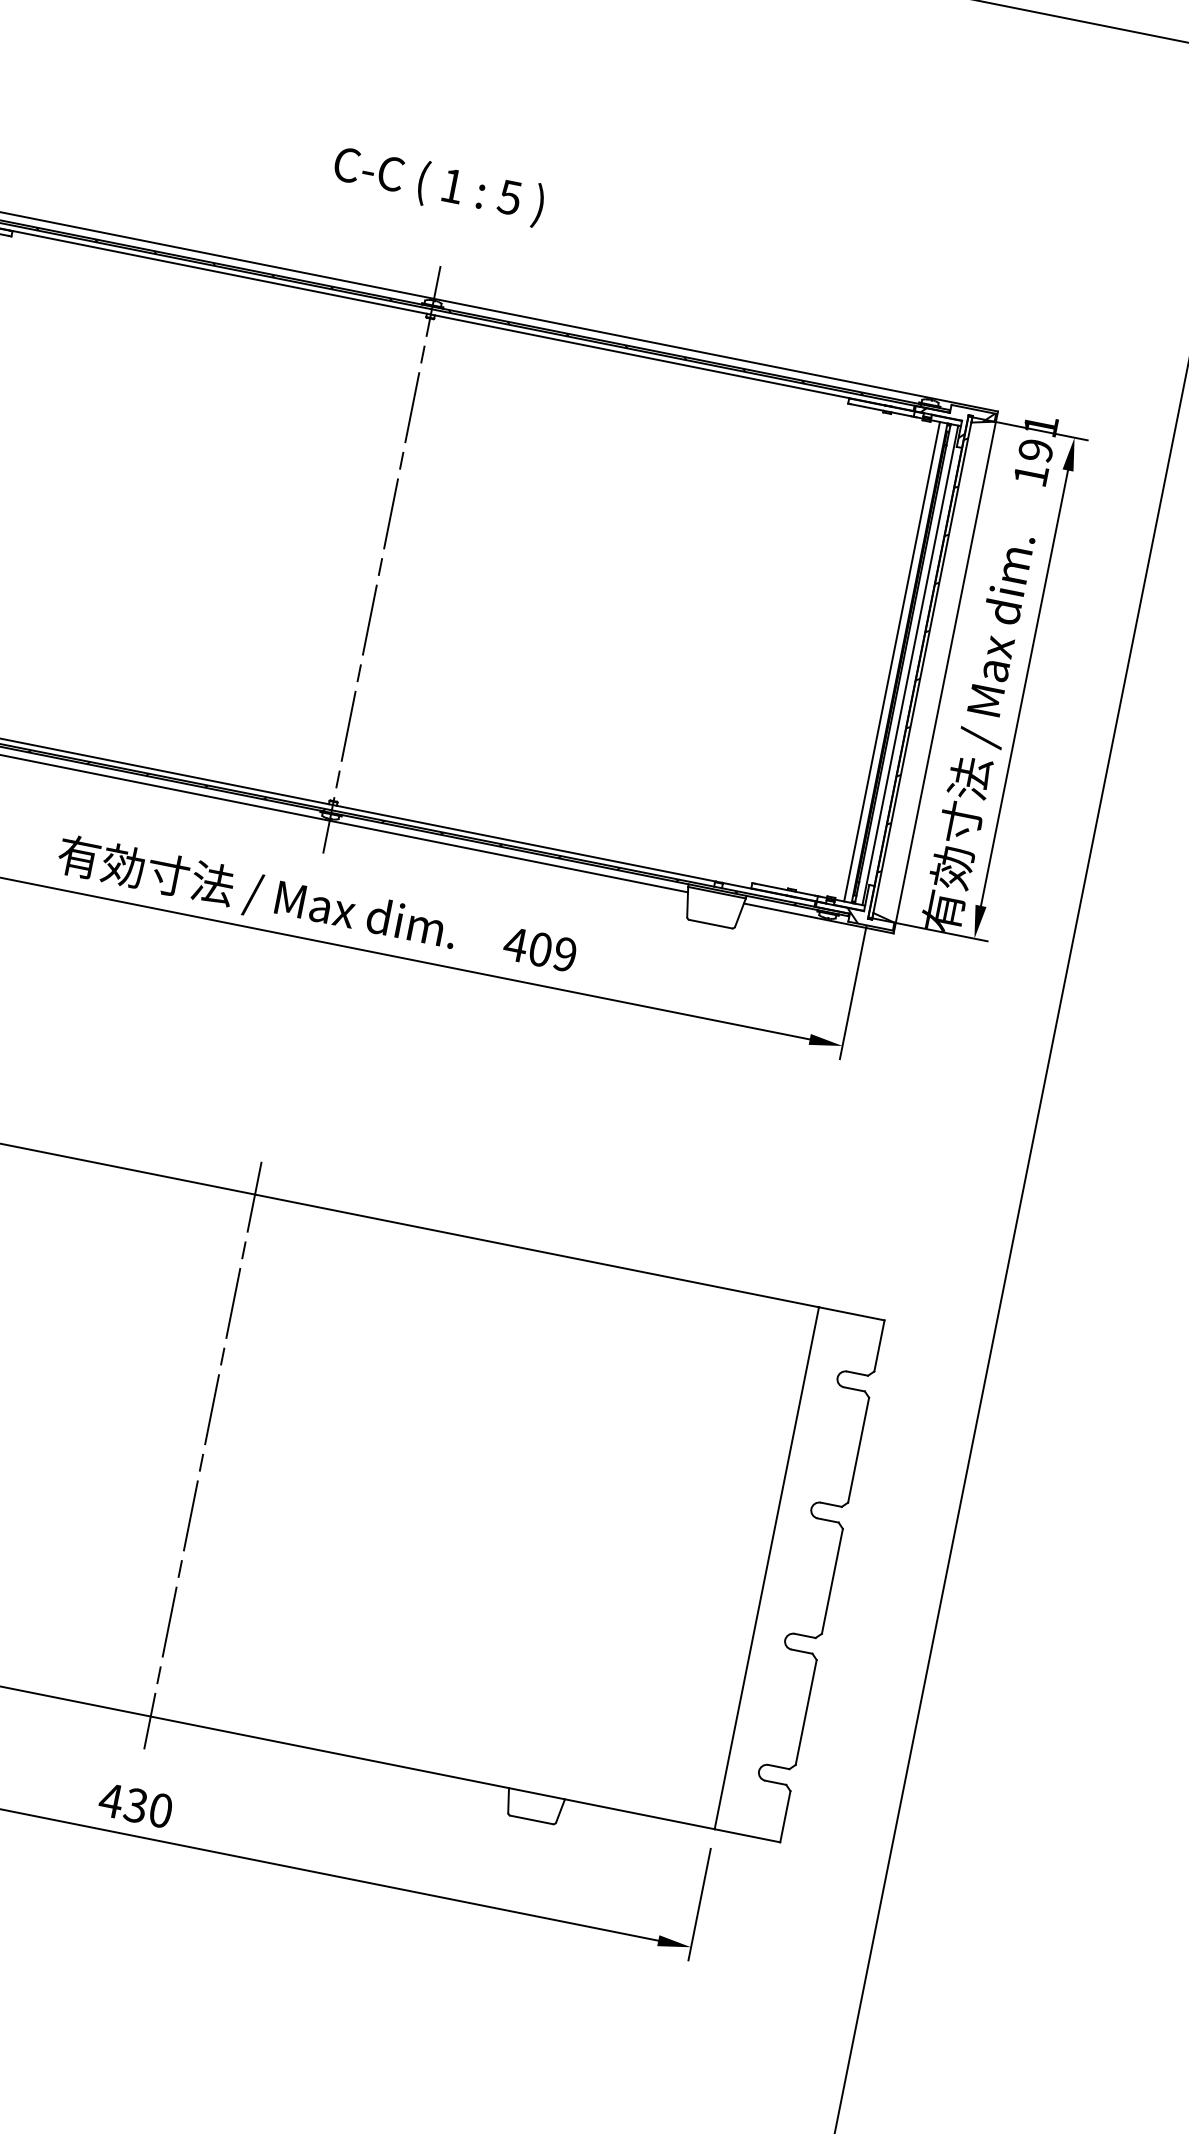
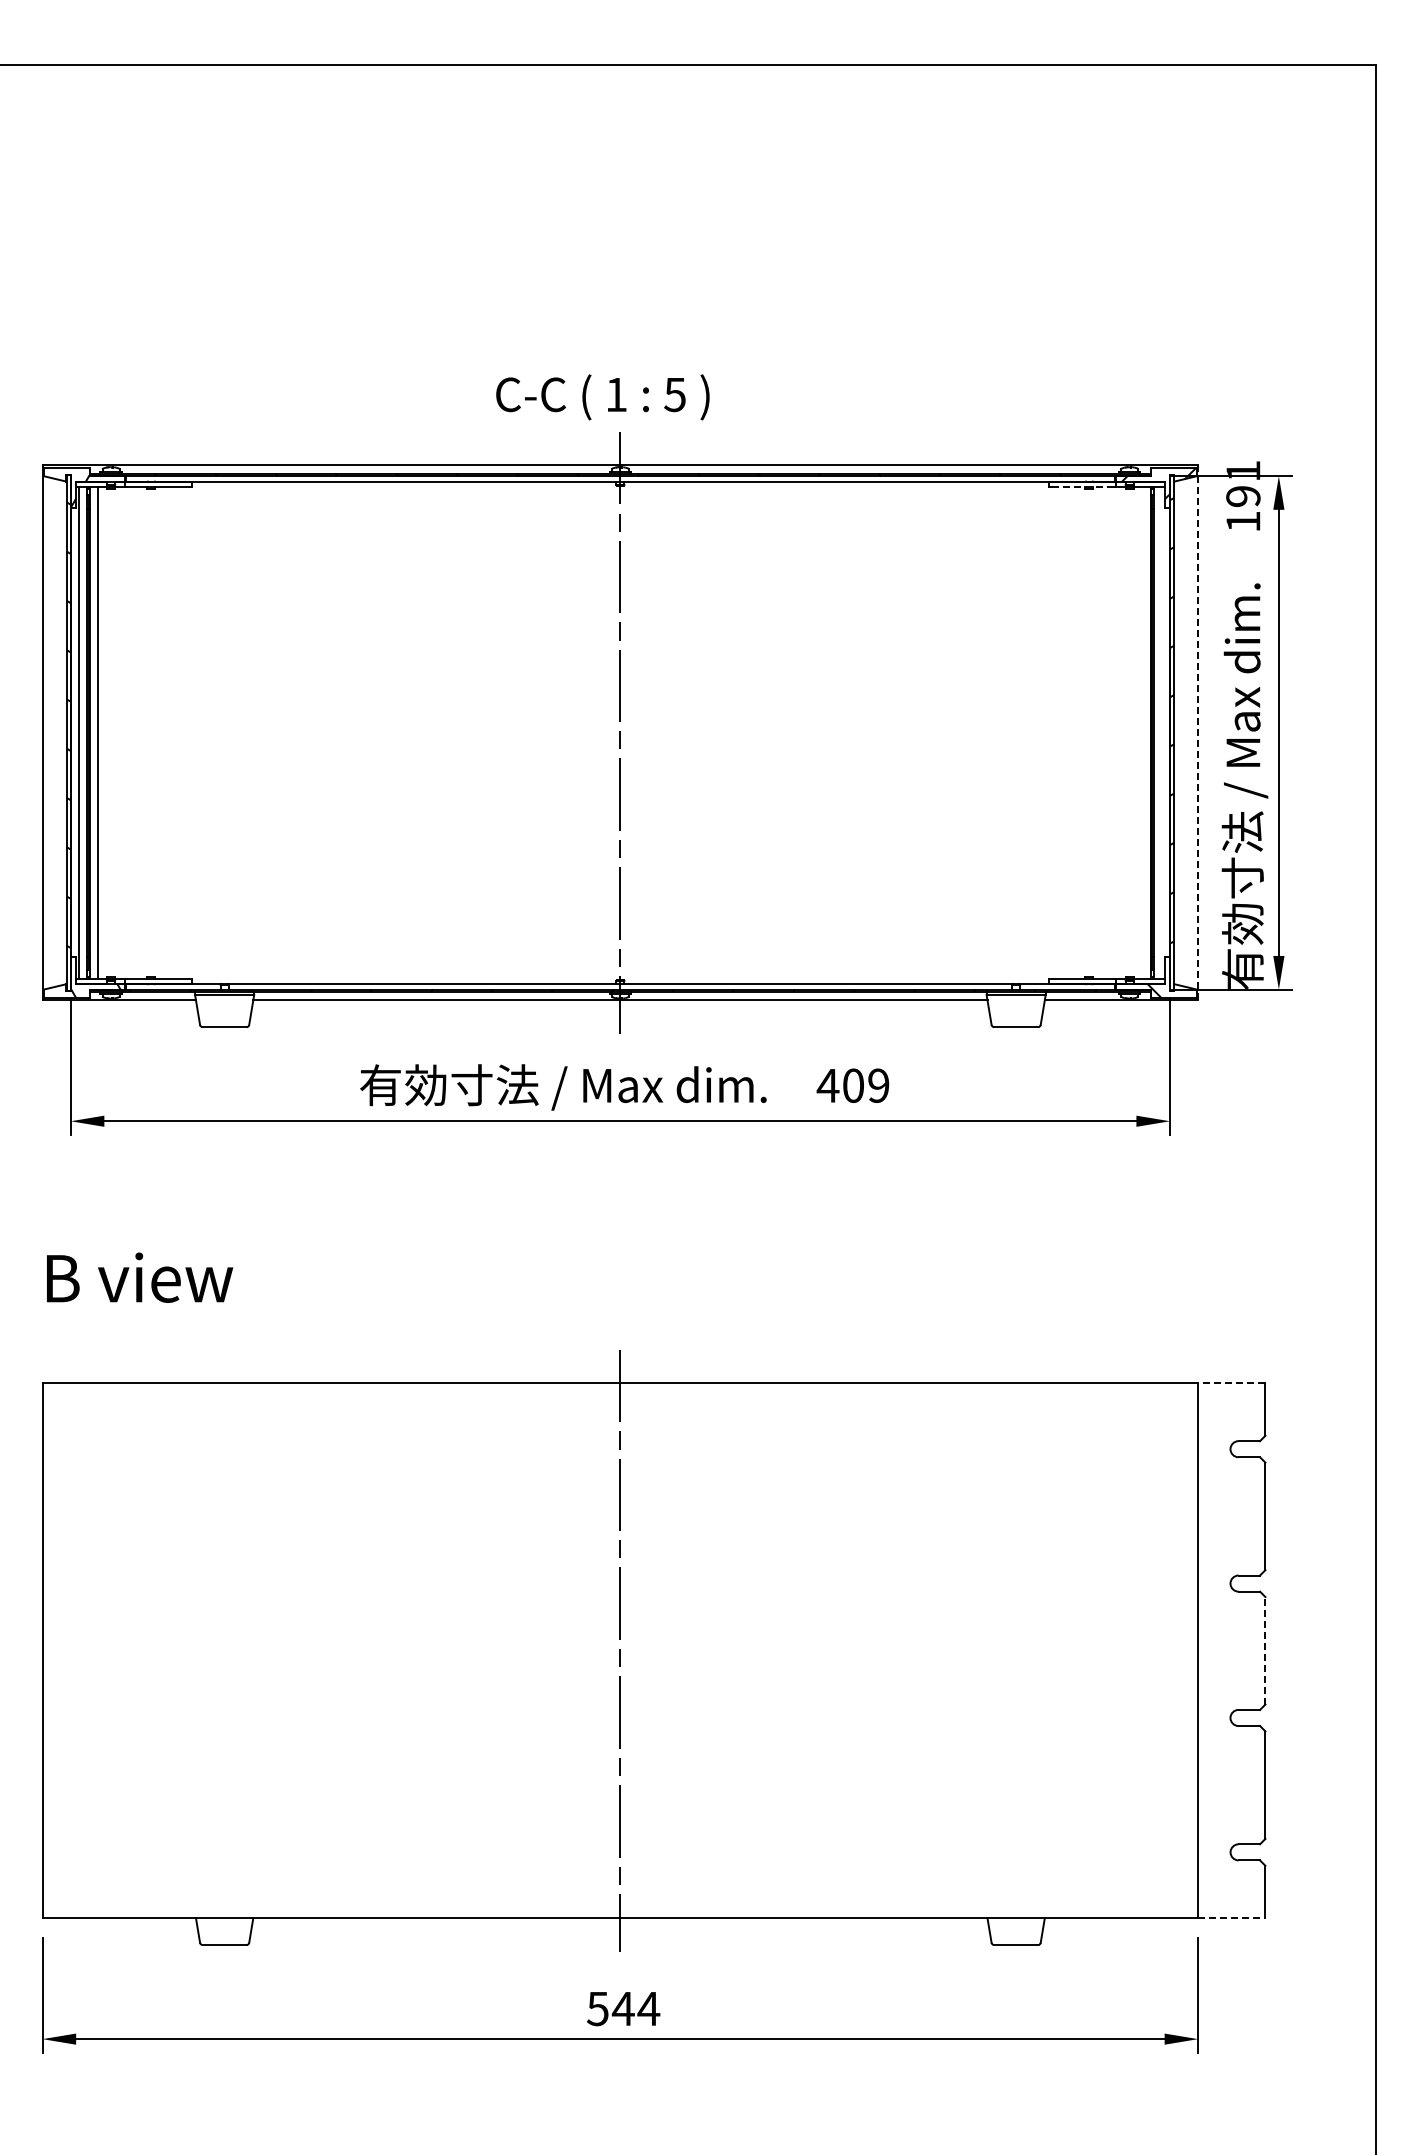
text: (438, 186) -> (602, 397), moved
line: (880, 410) -> (1082, 487), solid -> dashed
line: (892, 661) -> (1143, 732), removed
line: (910, 664) -> (1161, 732), removed
line: (946, 672) -> (1198, 732), solid -> dashed
line: (851, 1313) -> (1231, 1383), solid -> dashed
line: (832, 1581) -> (1265, 1650), solid -> dashed
text: (136, 1805) -> (623, 2008), 430 -> 544
line: (747, 1836) -> (1231, 1918), solid -> dashed

